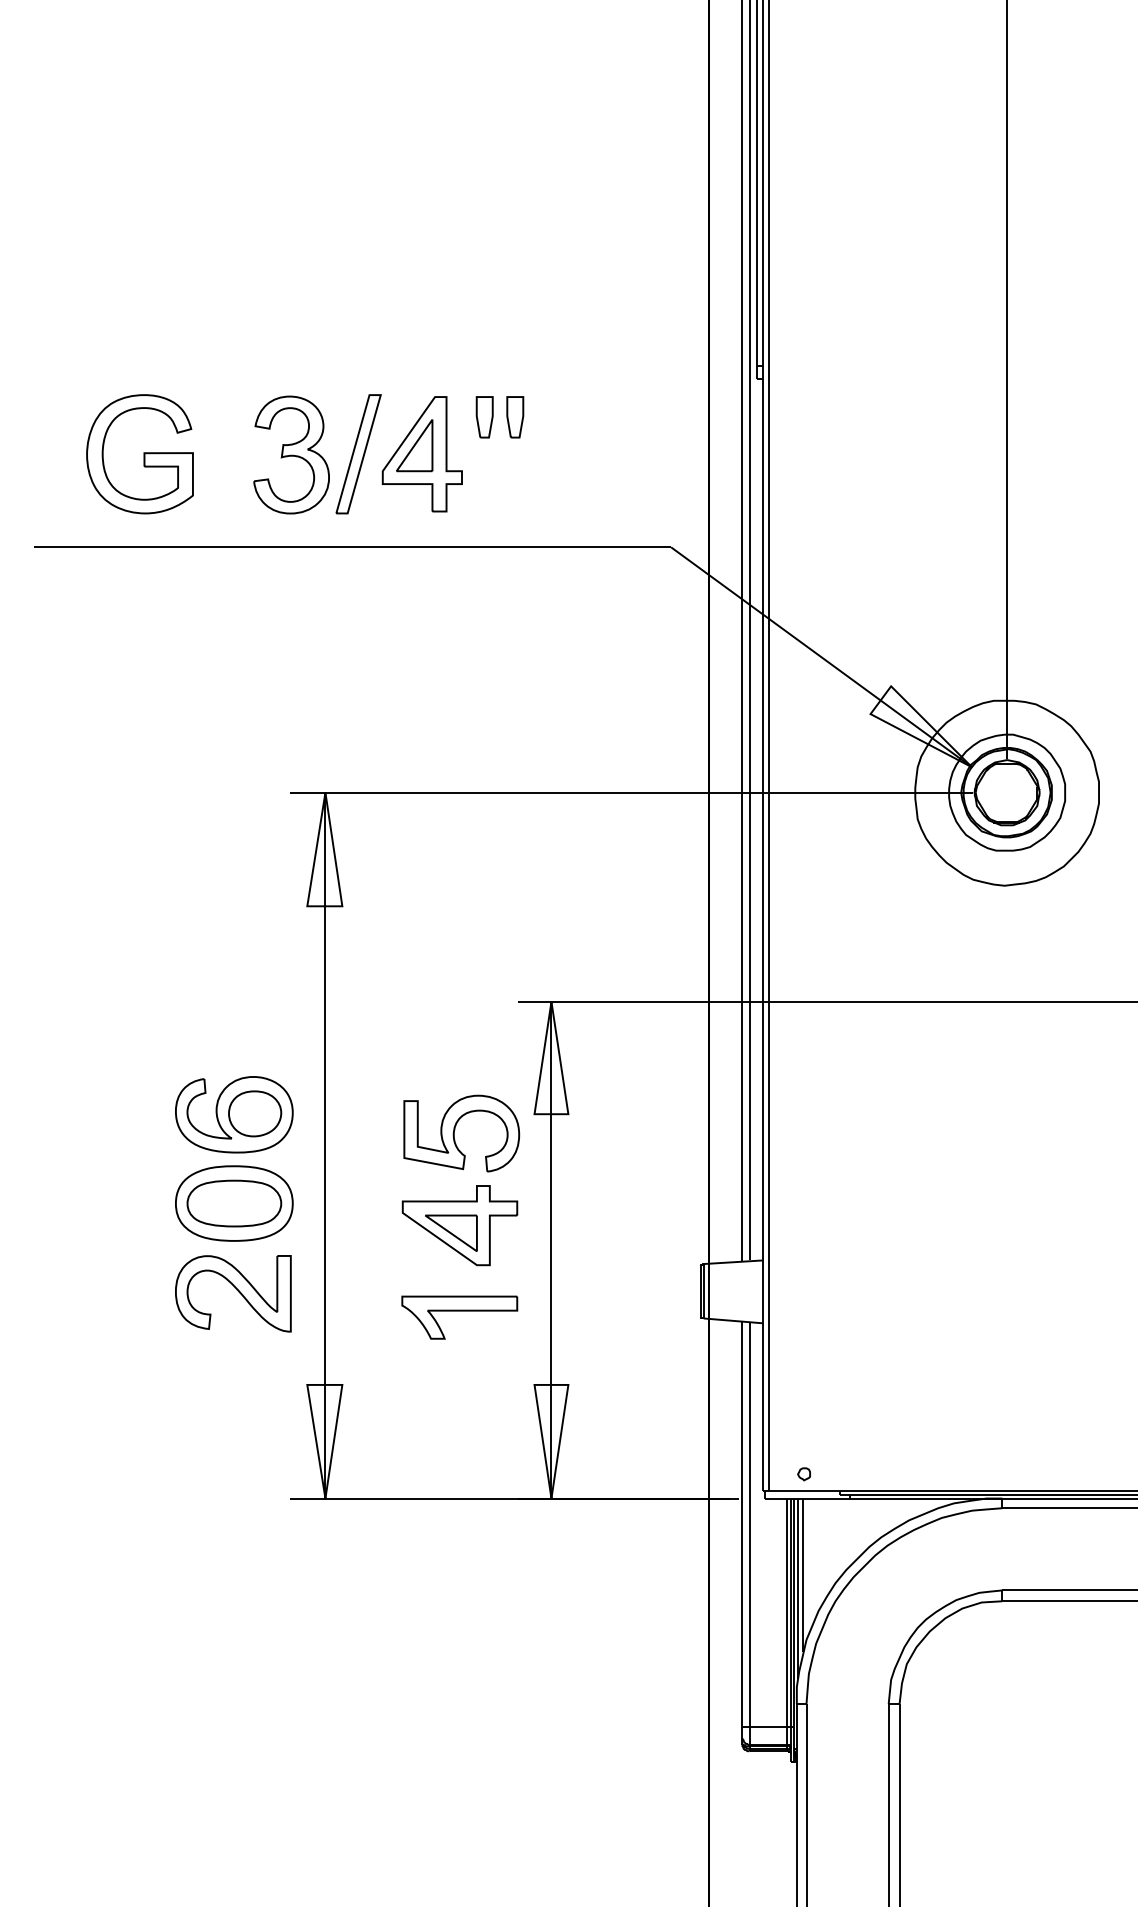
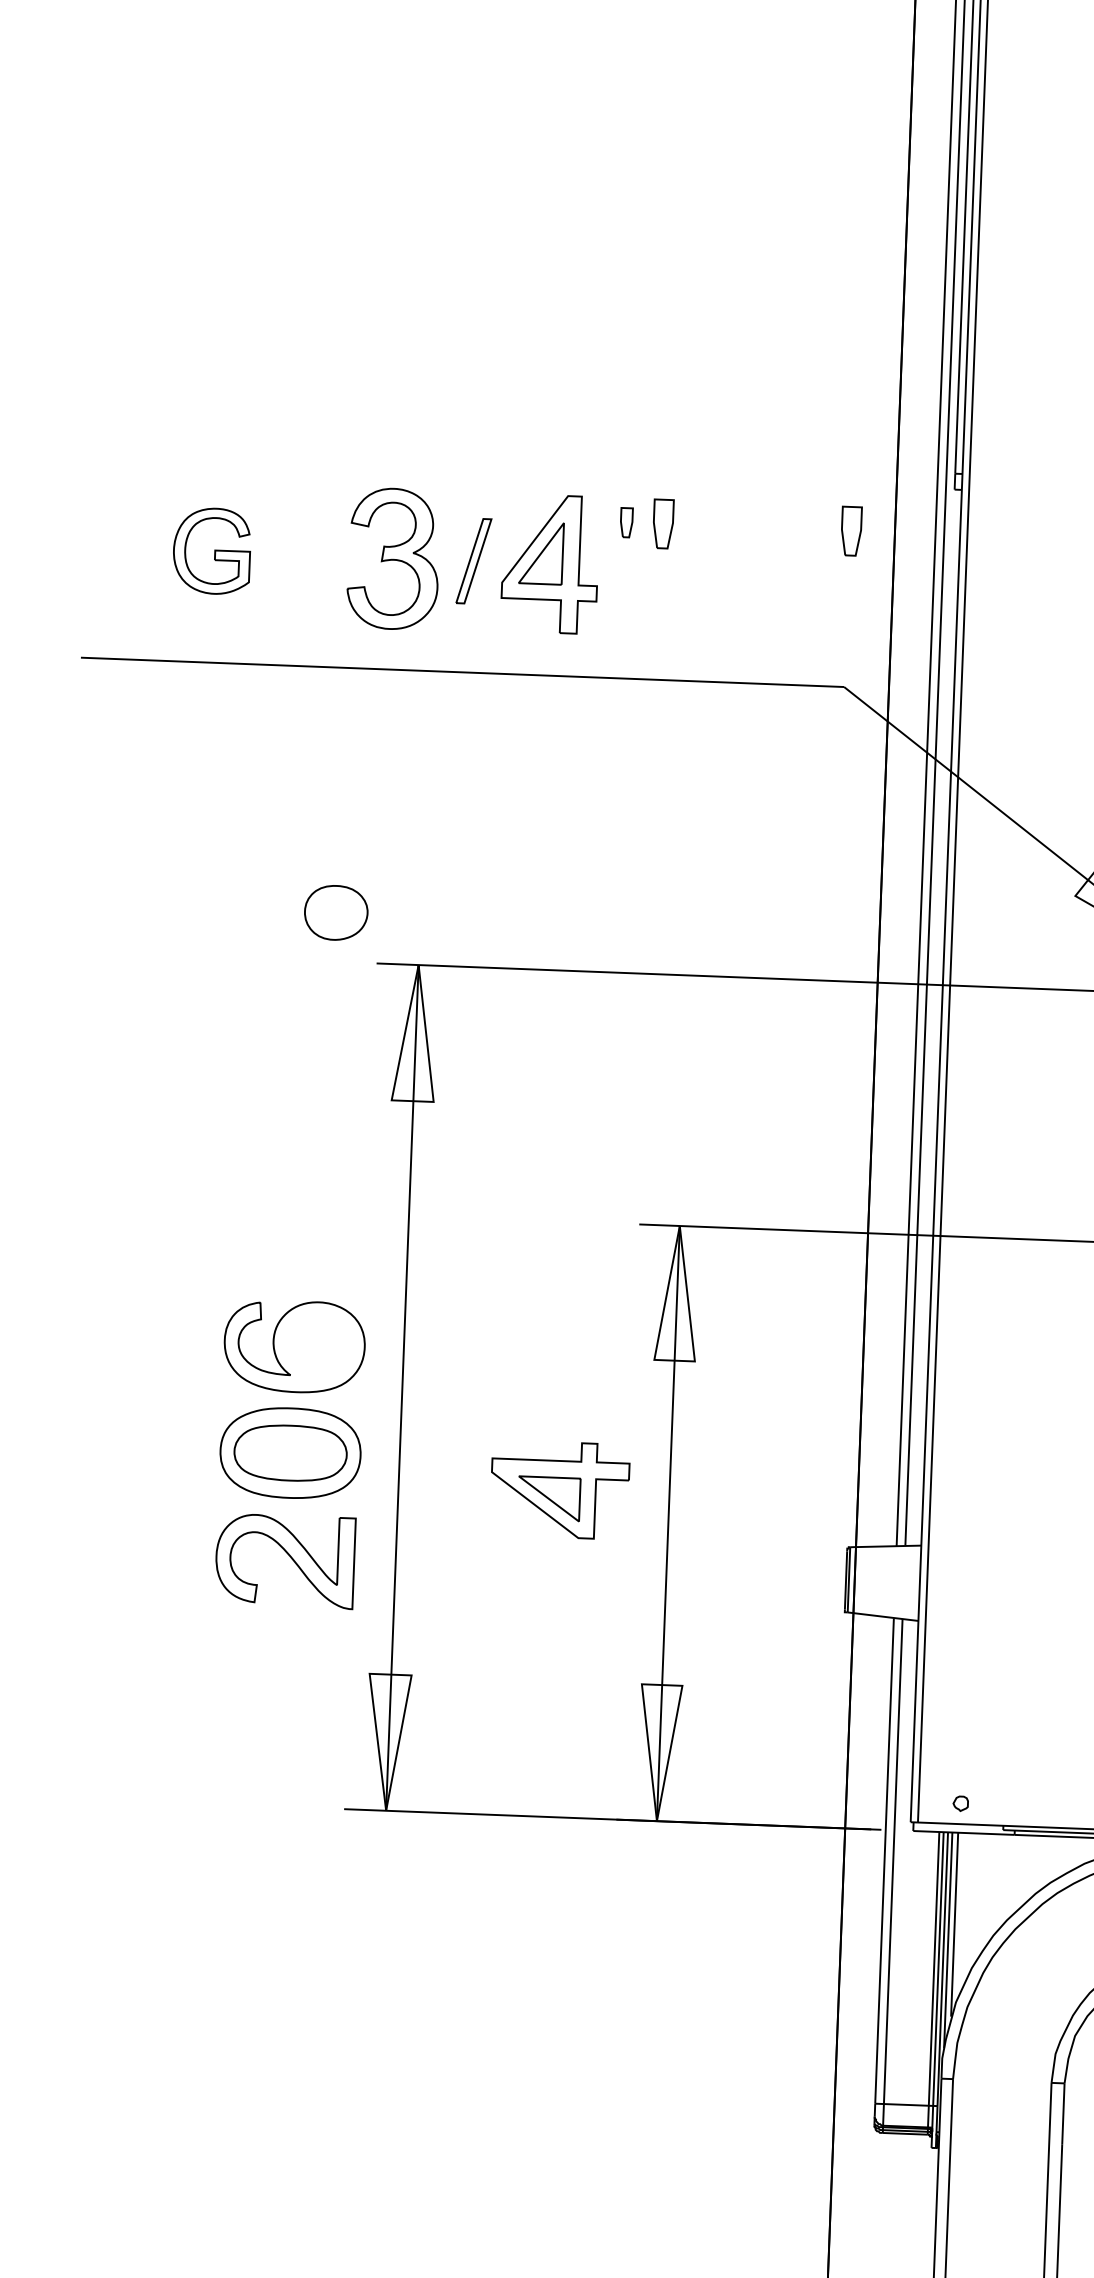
part: (484, 417) -> (626, 522), size x0.6
part: (672, 417) -> (851, 531), added
part: (139, 454) -> (211, 551), size x0.6
part: (358, 454) -> (473, 561), size x0.6
part: (255, 1113) -> (336, 912), moved
part: (455, 1130) -> (558, 1375), removed
part: (459, 1317) -> (555, 1600), removed

